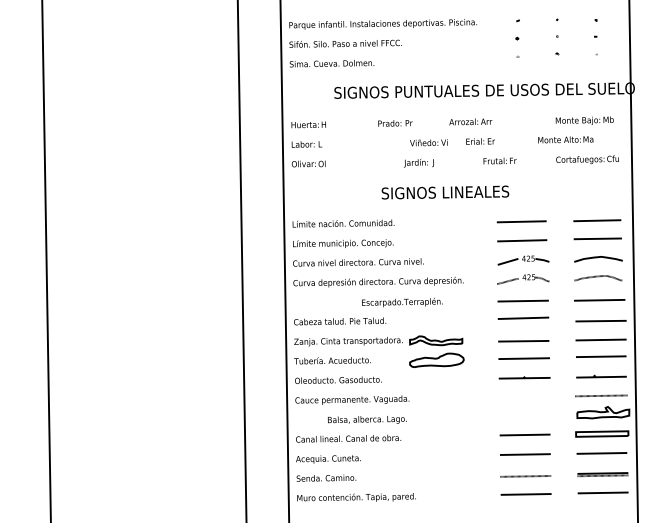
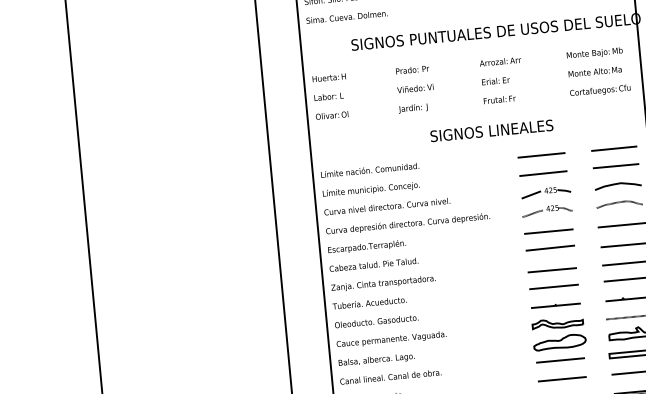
text: (470, 121) -> (500, 61), moved
text: (565, 139) -> (594, 71), moved
text: (428, 142) -> (415, 88), moved
text: (499, 160) -> (499, 99), moved
text: (418, 163) -> (412, 108), moved
text: (445, 192) -> (491, 130), moved
text: (402, 302) -> (367, 246), moved
part: (436, 351) -> (558, 333), moved
text: (367, 419) -> (376, 359), moved

